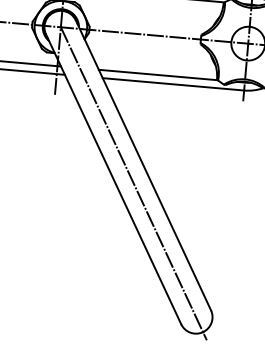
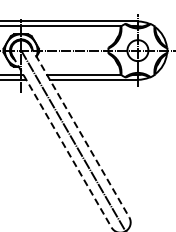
line: (144, 165) -> (80, 131), solid -> dashed
line: (114, 180) -> (62, 142), solid -> dashed

